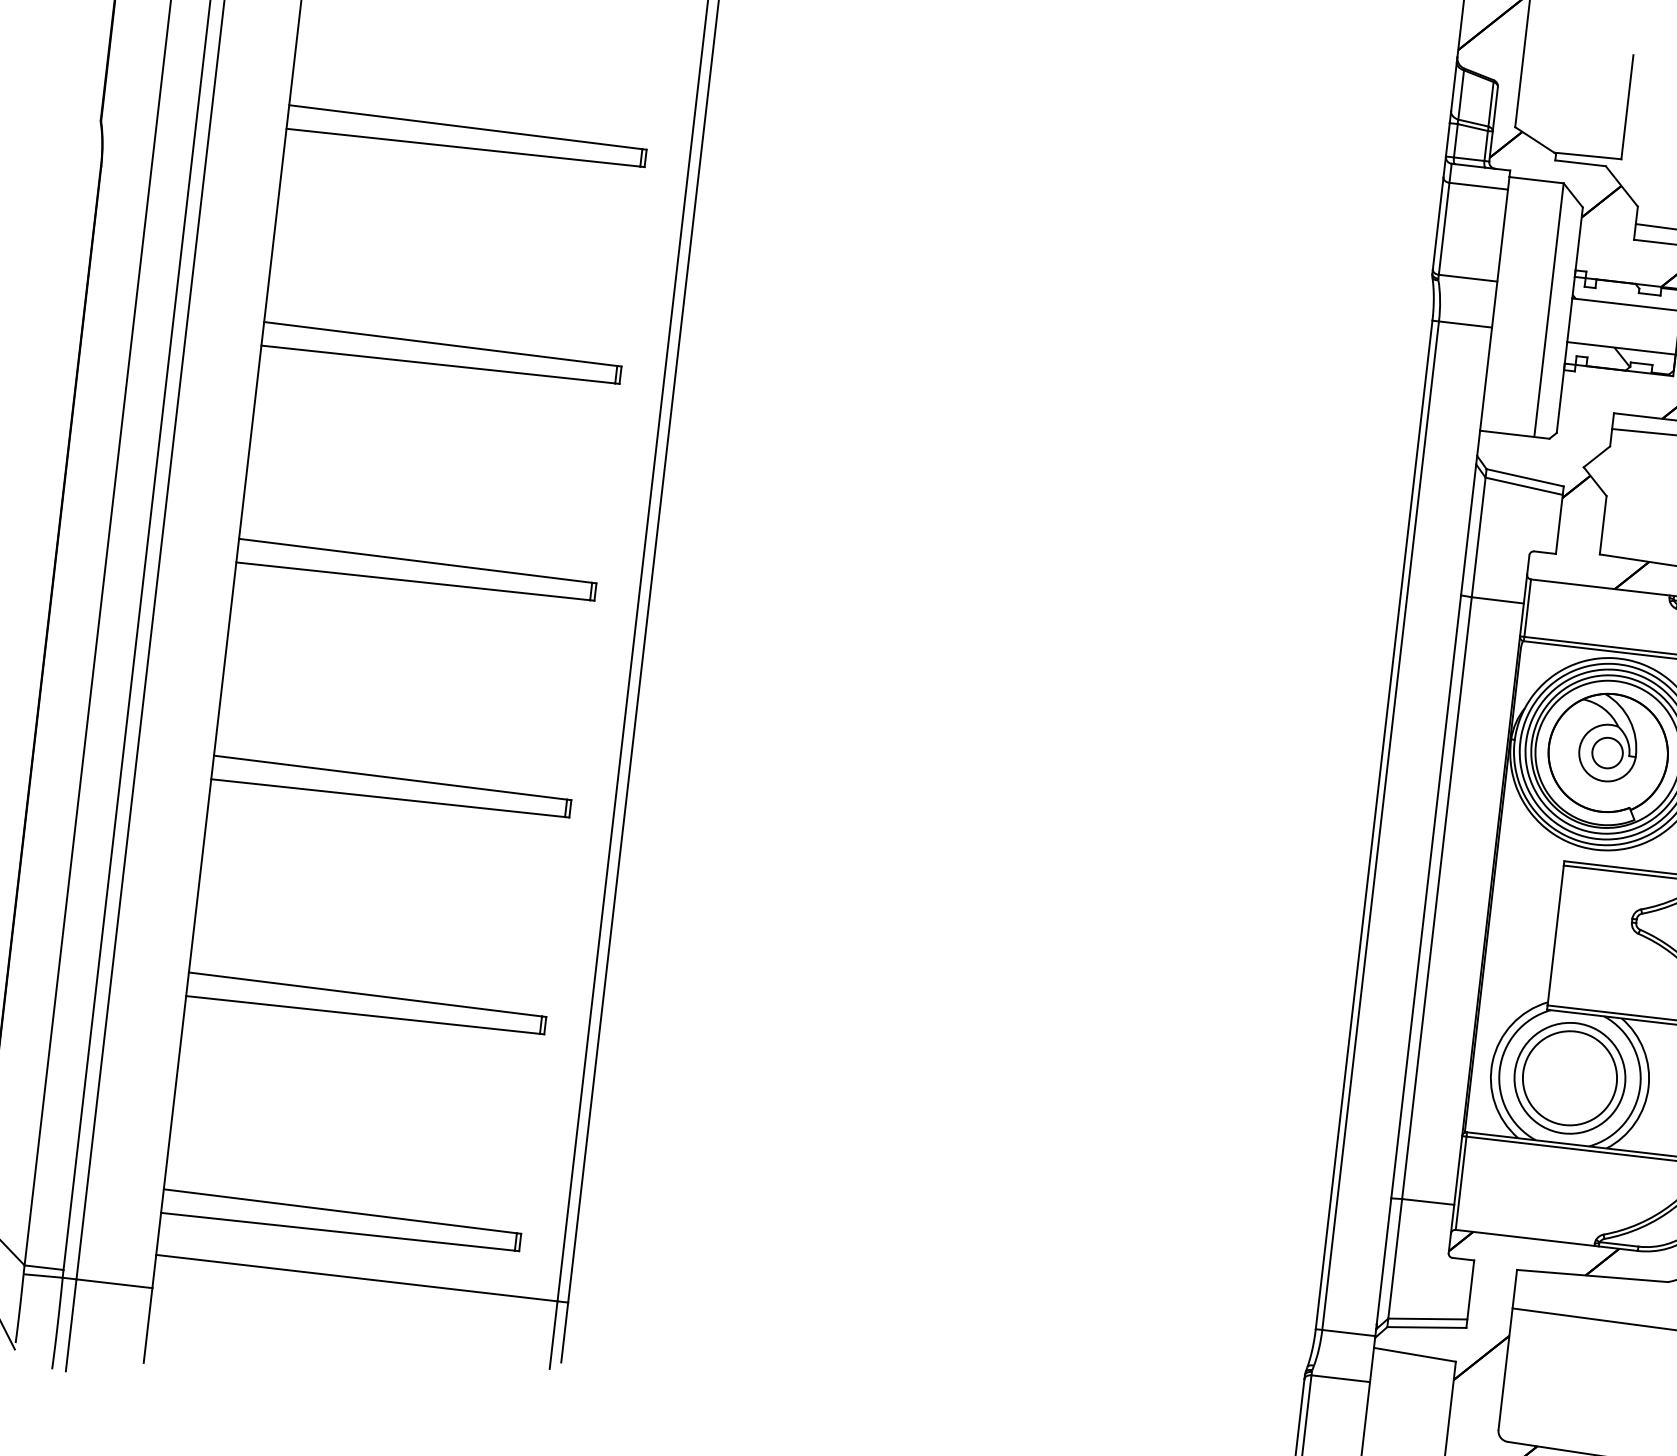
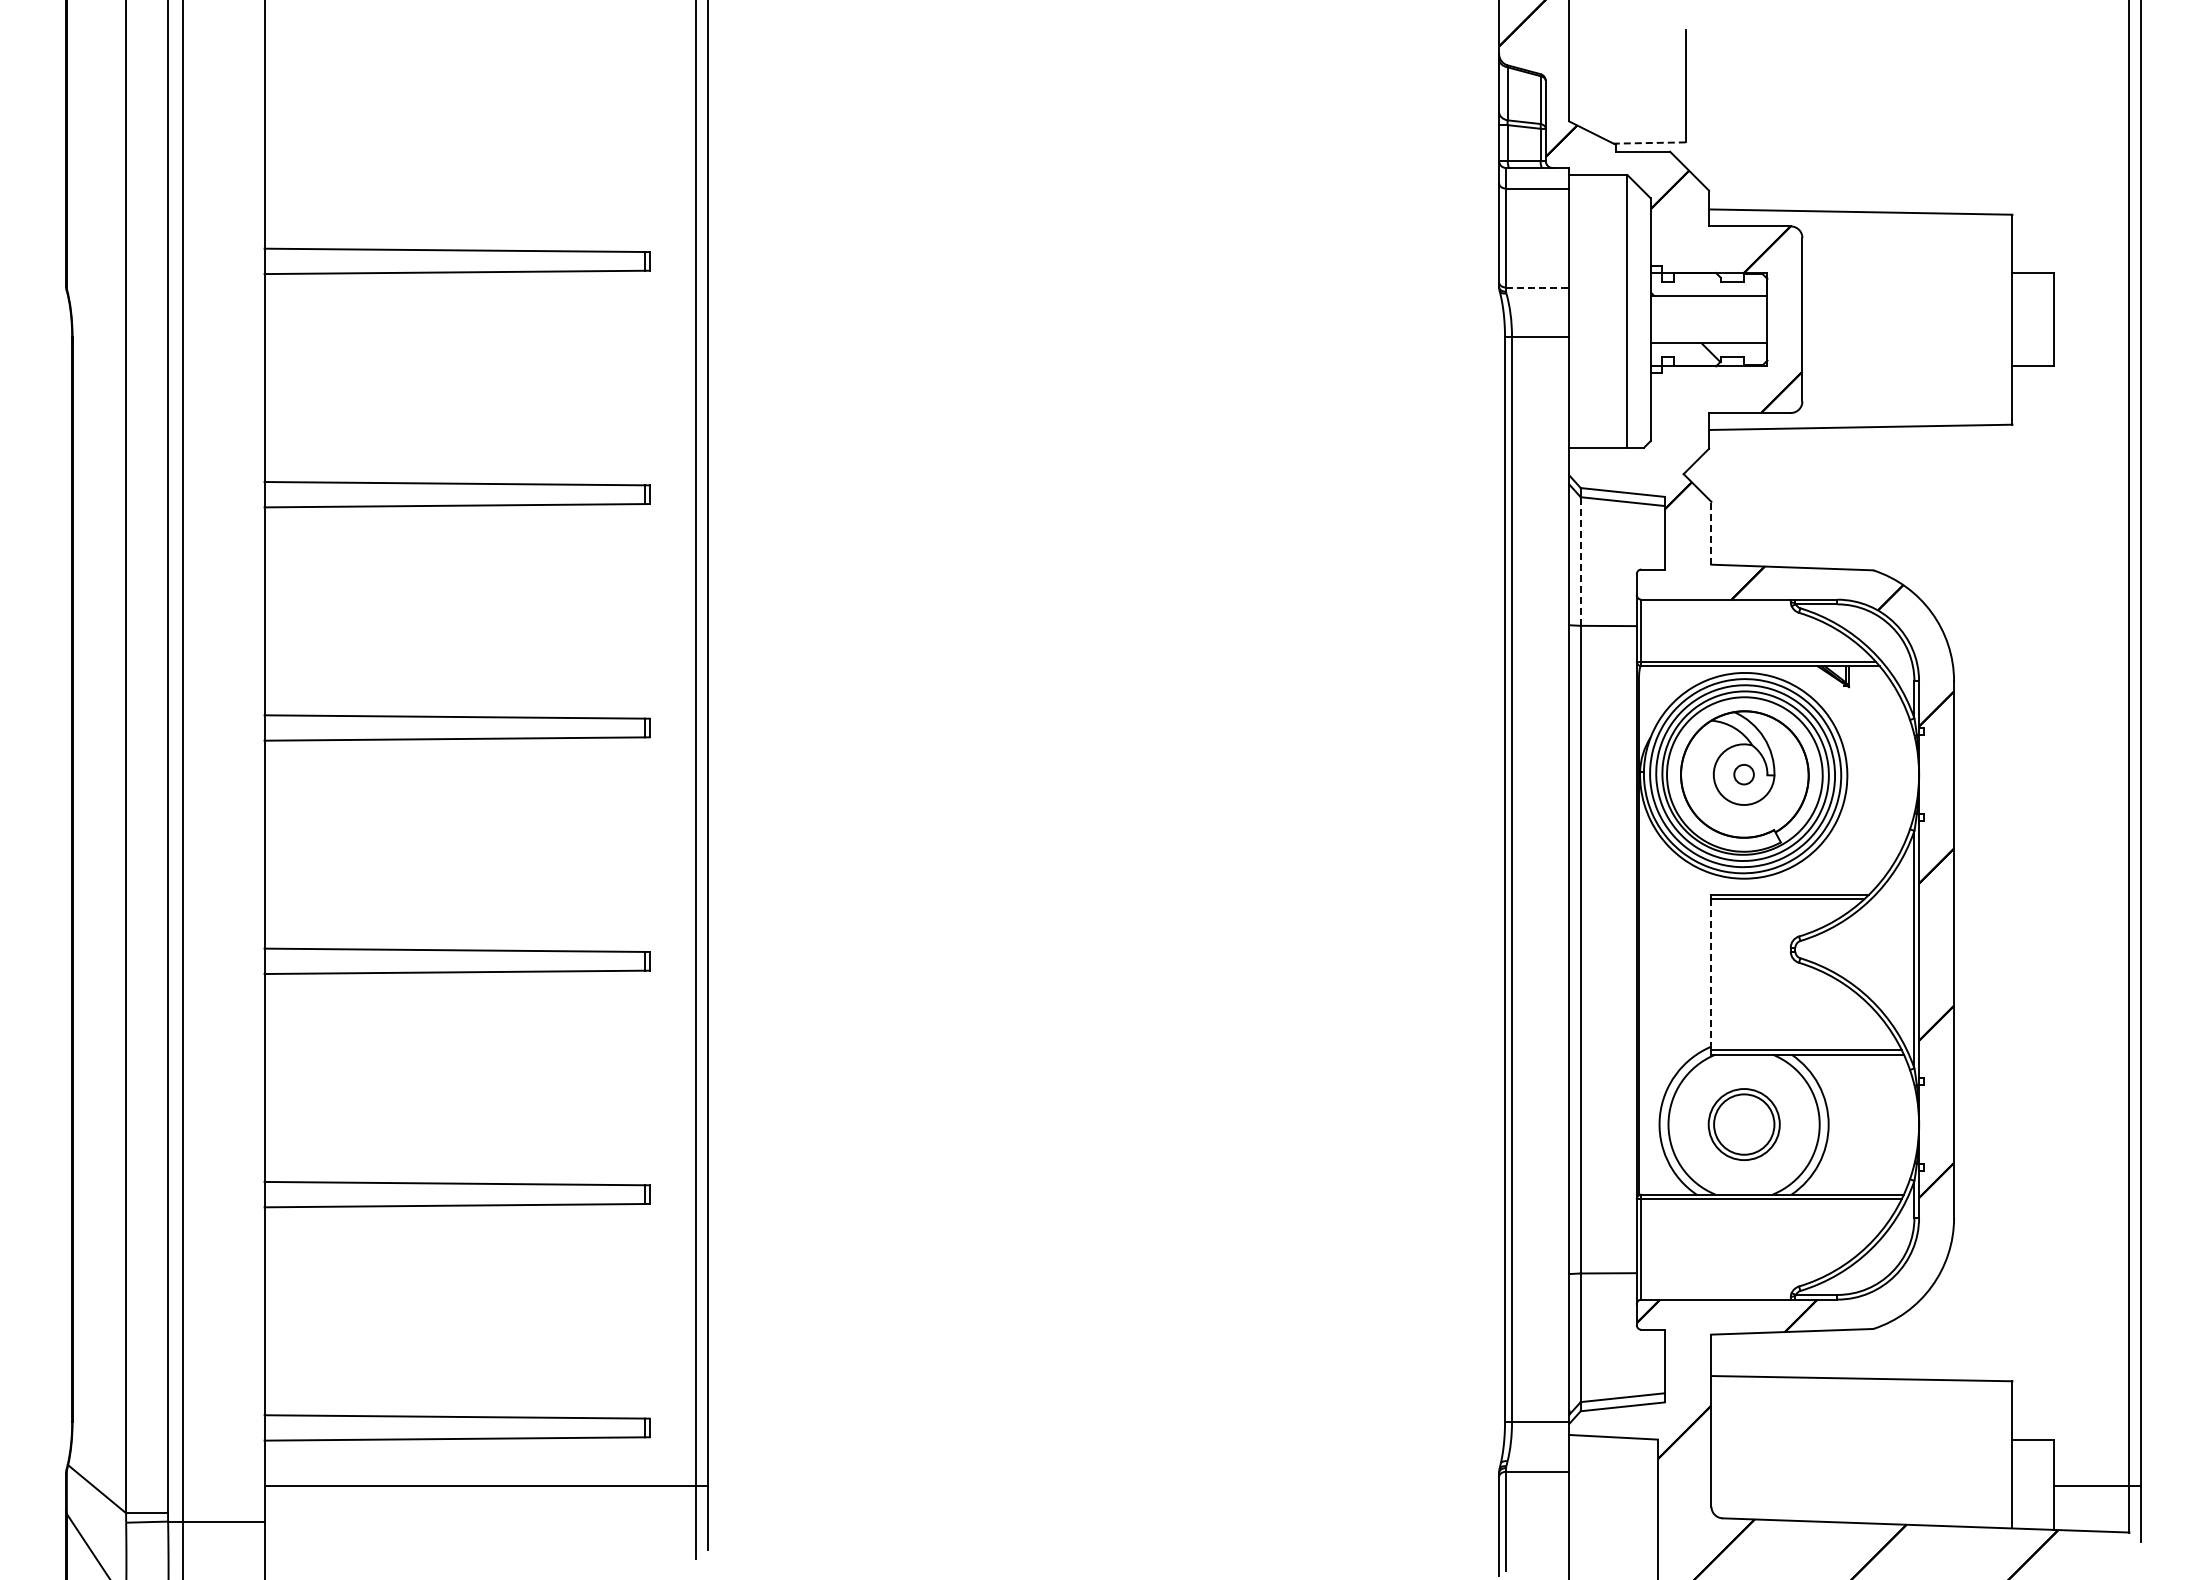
line: (1587, 156) -> (1649, 143), solid -> dashed
line: (1468, 278) -> (1538, 287), solid -> dashed
line: (1603, 524) -> (1711, 532), solid -> dashed
line: (1478, 537) -> (1580, 561), solid -> dashed
circle: (1607, 752) -> (1743, 774), size x0.6
line: (1555, 936) -> (1711, 975), solid -> dashed
part: (1570, 1078) -> (1744, 1124), size x0.6

